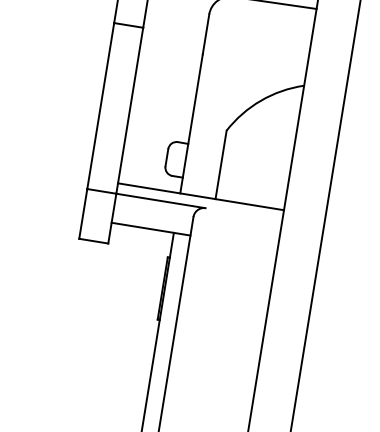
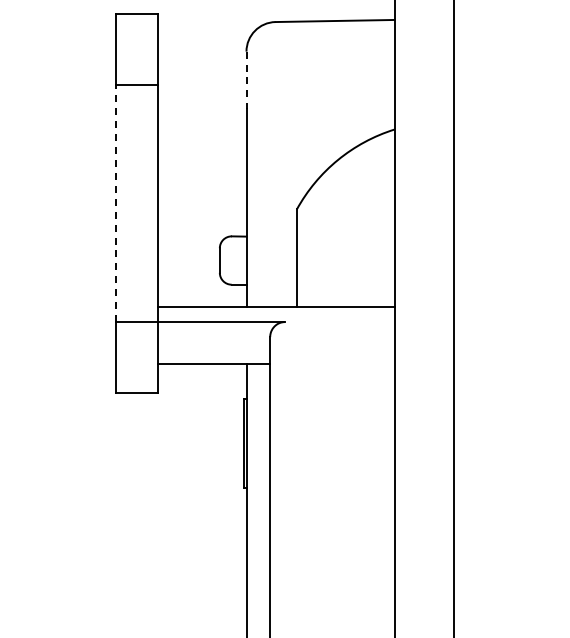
line: (206, 34) -> (246, 80), solid -> dashed
line: (100, 106) -> (116, 203), solid -> dashed

